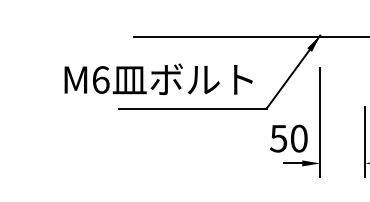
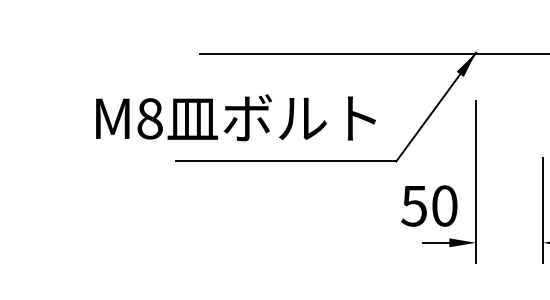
text: (100, 79) -> (149, 118), M6 -> M8

